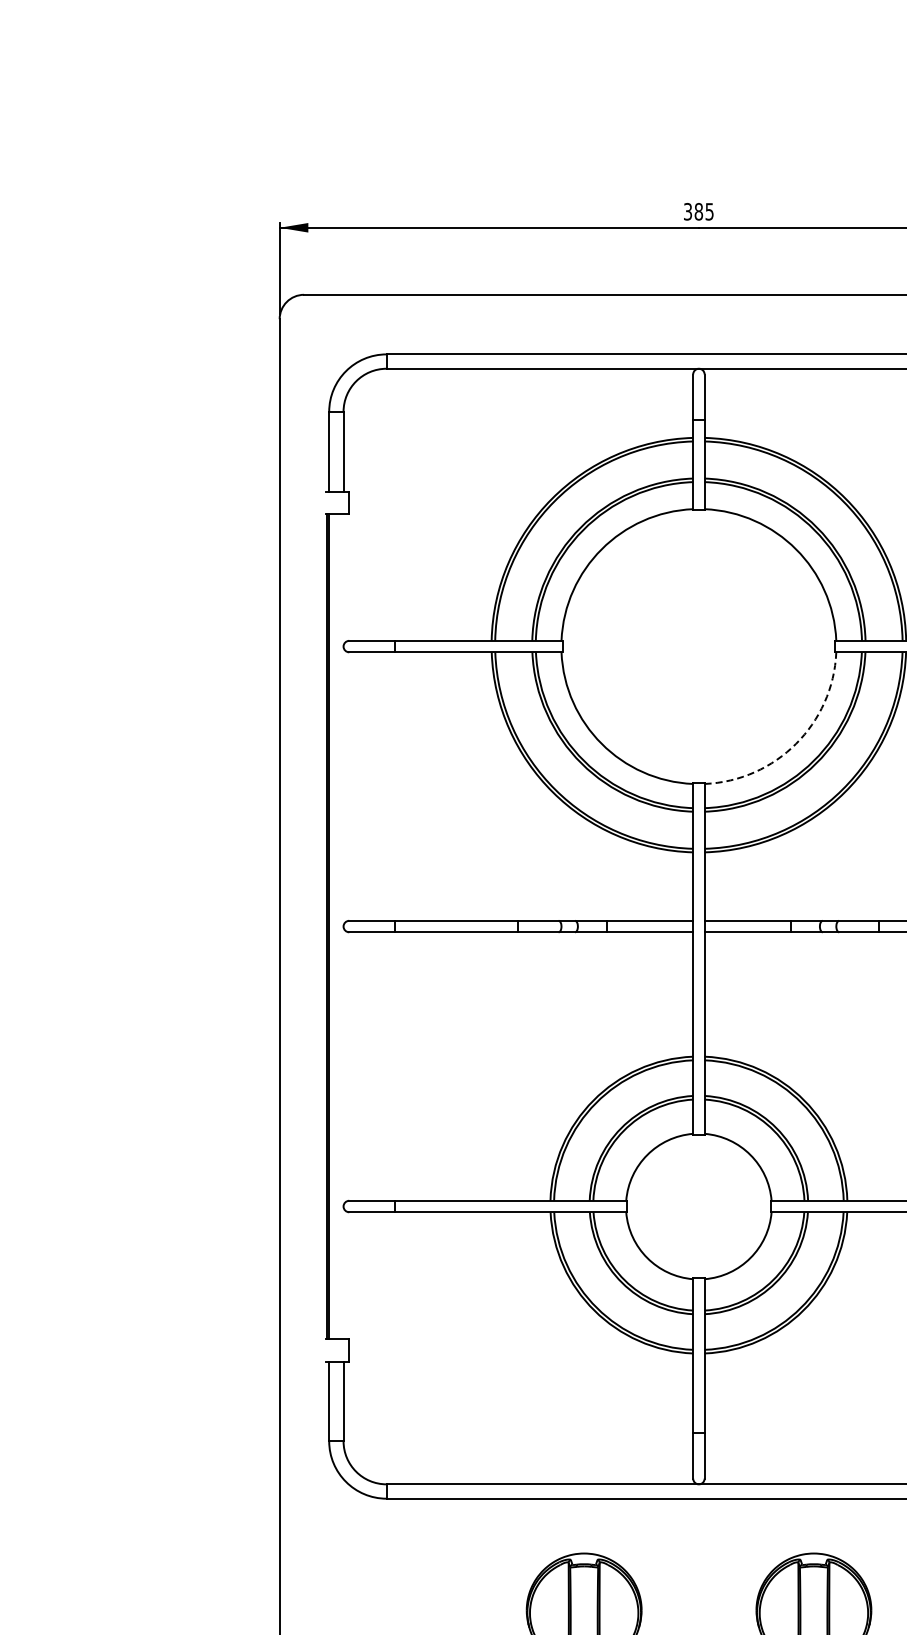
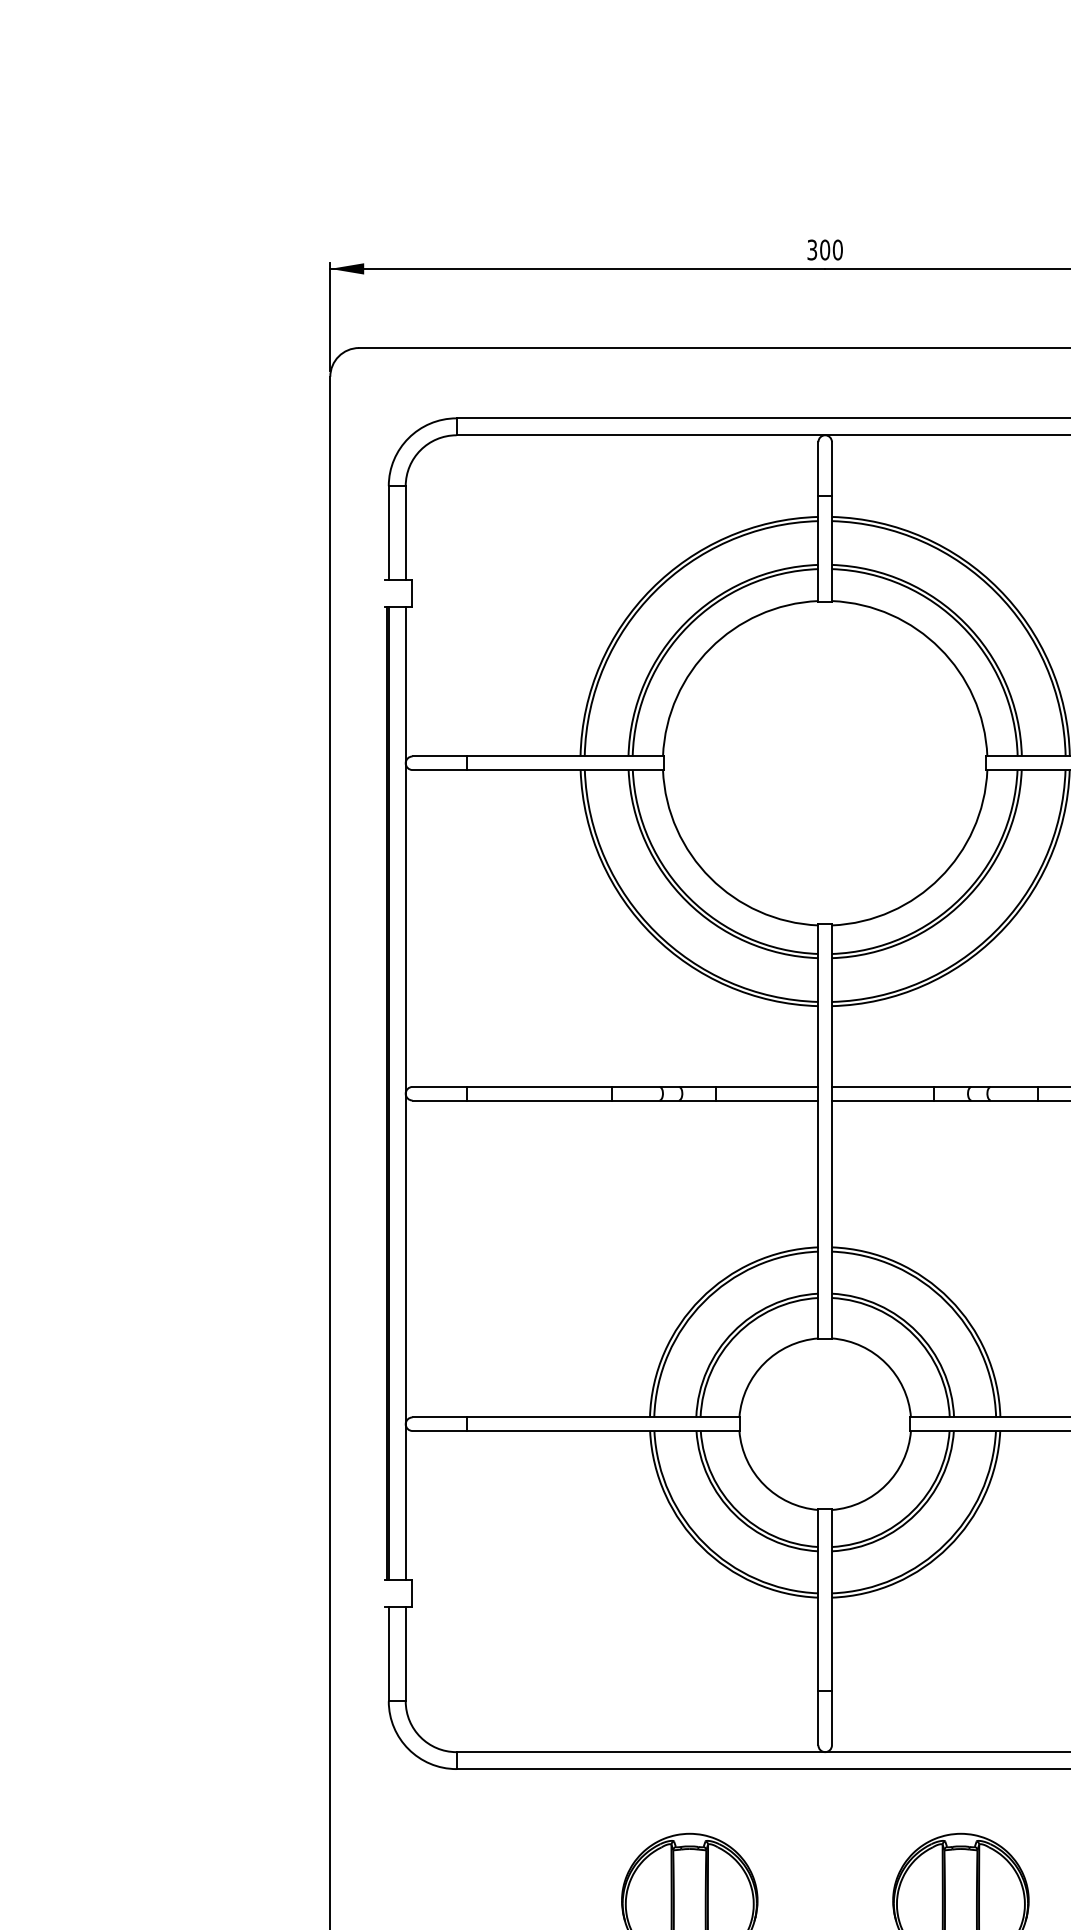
text: (703, 211) -> (830, 249), 385 -> 300
arc: (796, 743) -> (940, 877), dashed -> solid
line: (343, 926) -> (405, 1093), added

